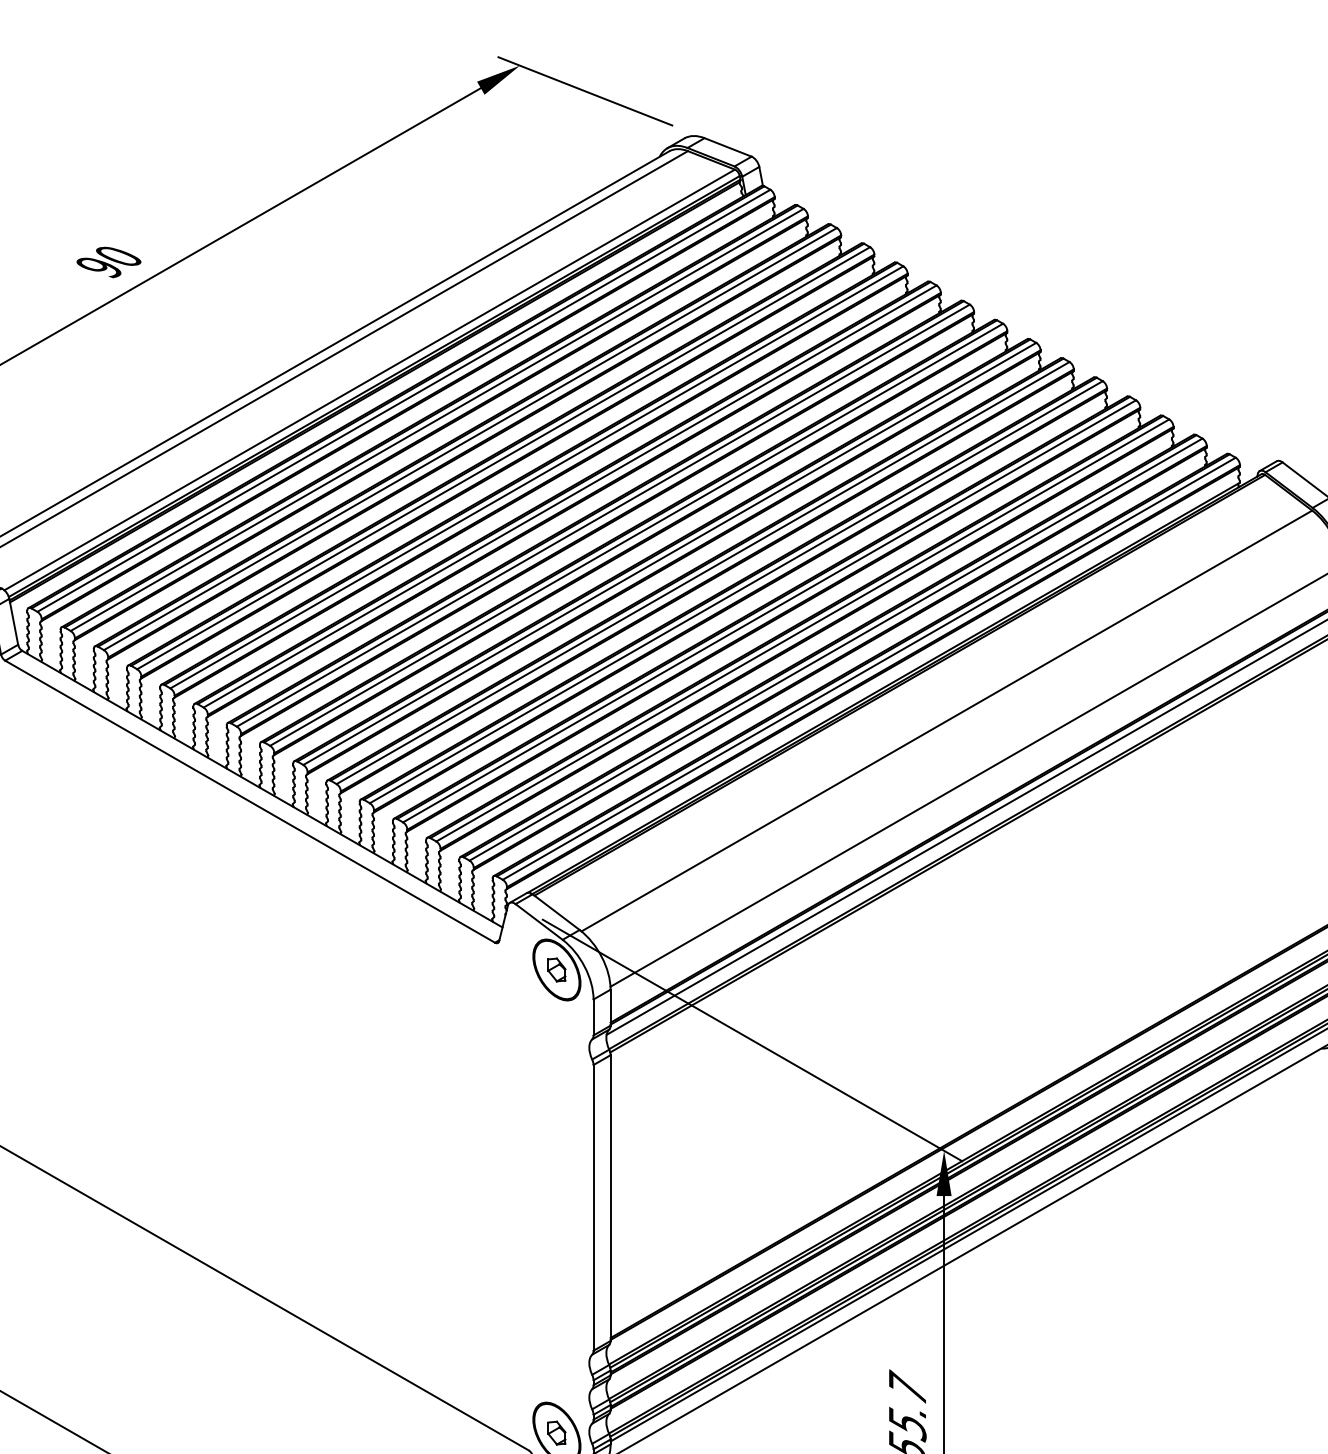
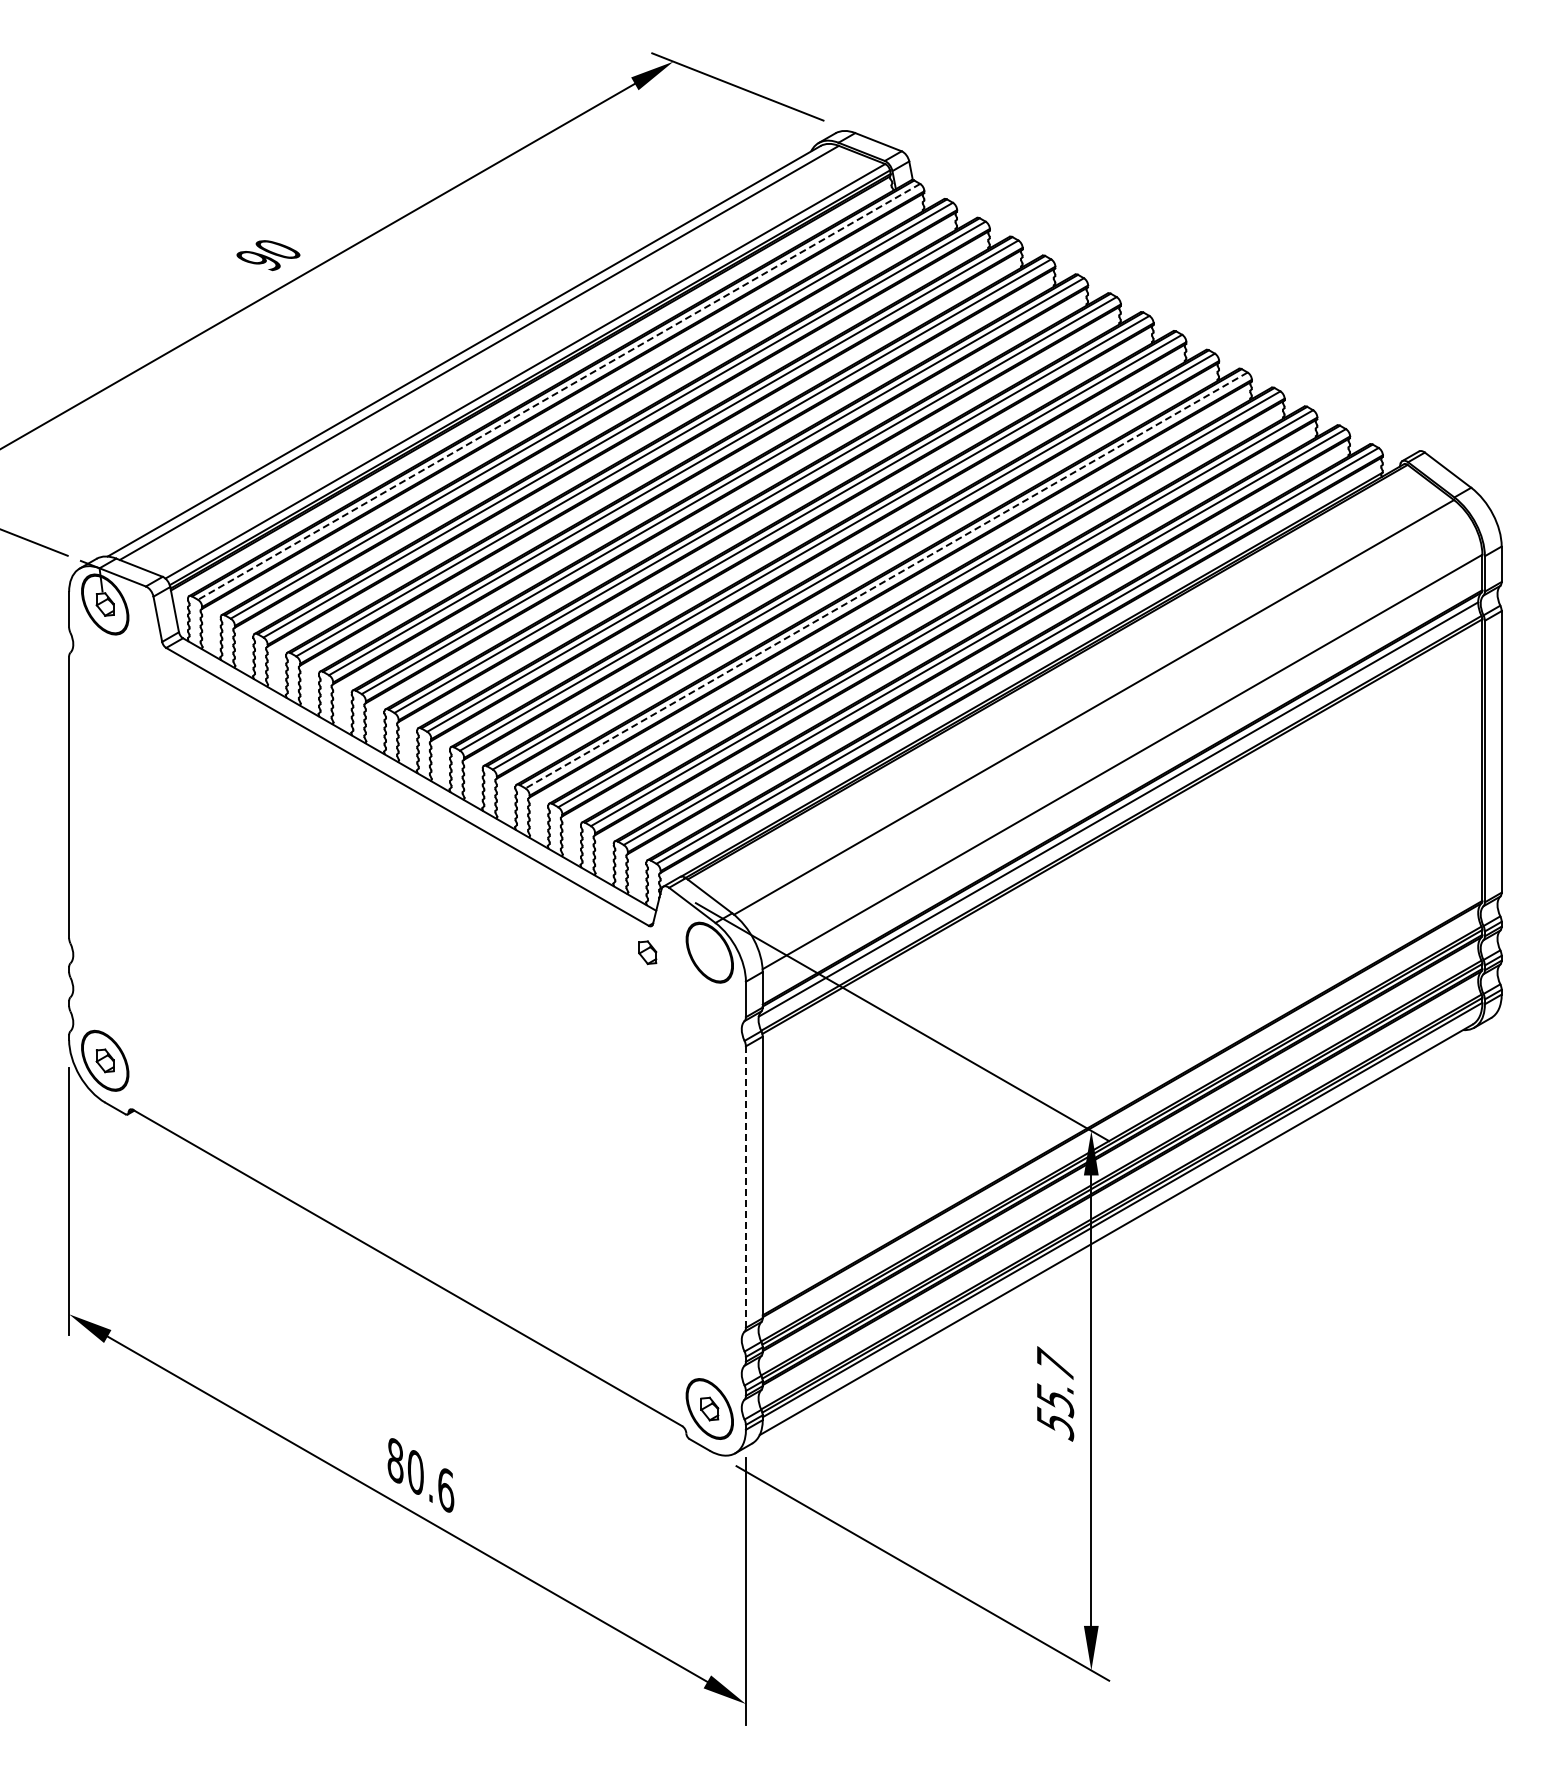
line: (404, 400) -> (559, 391), solid -> dashed
line: (736, 592) -> (886, 580), solid -> dashed
part: (556, 969) -> (647, 952), moved
line: (593, 1208) -> (745, 1187), solid -> dashed

